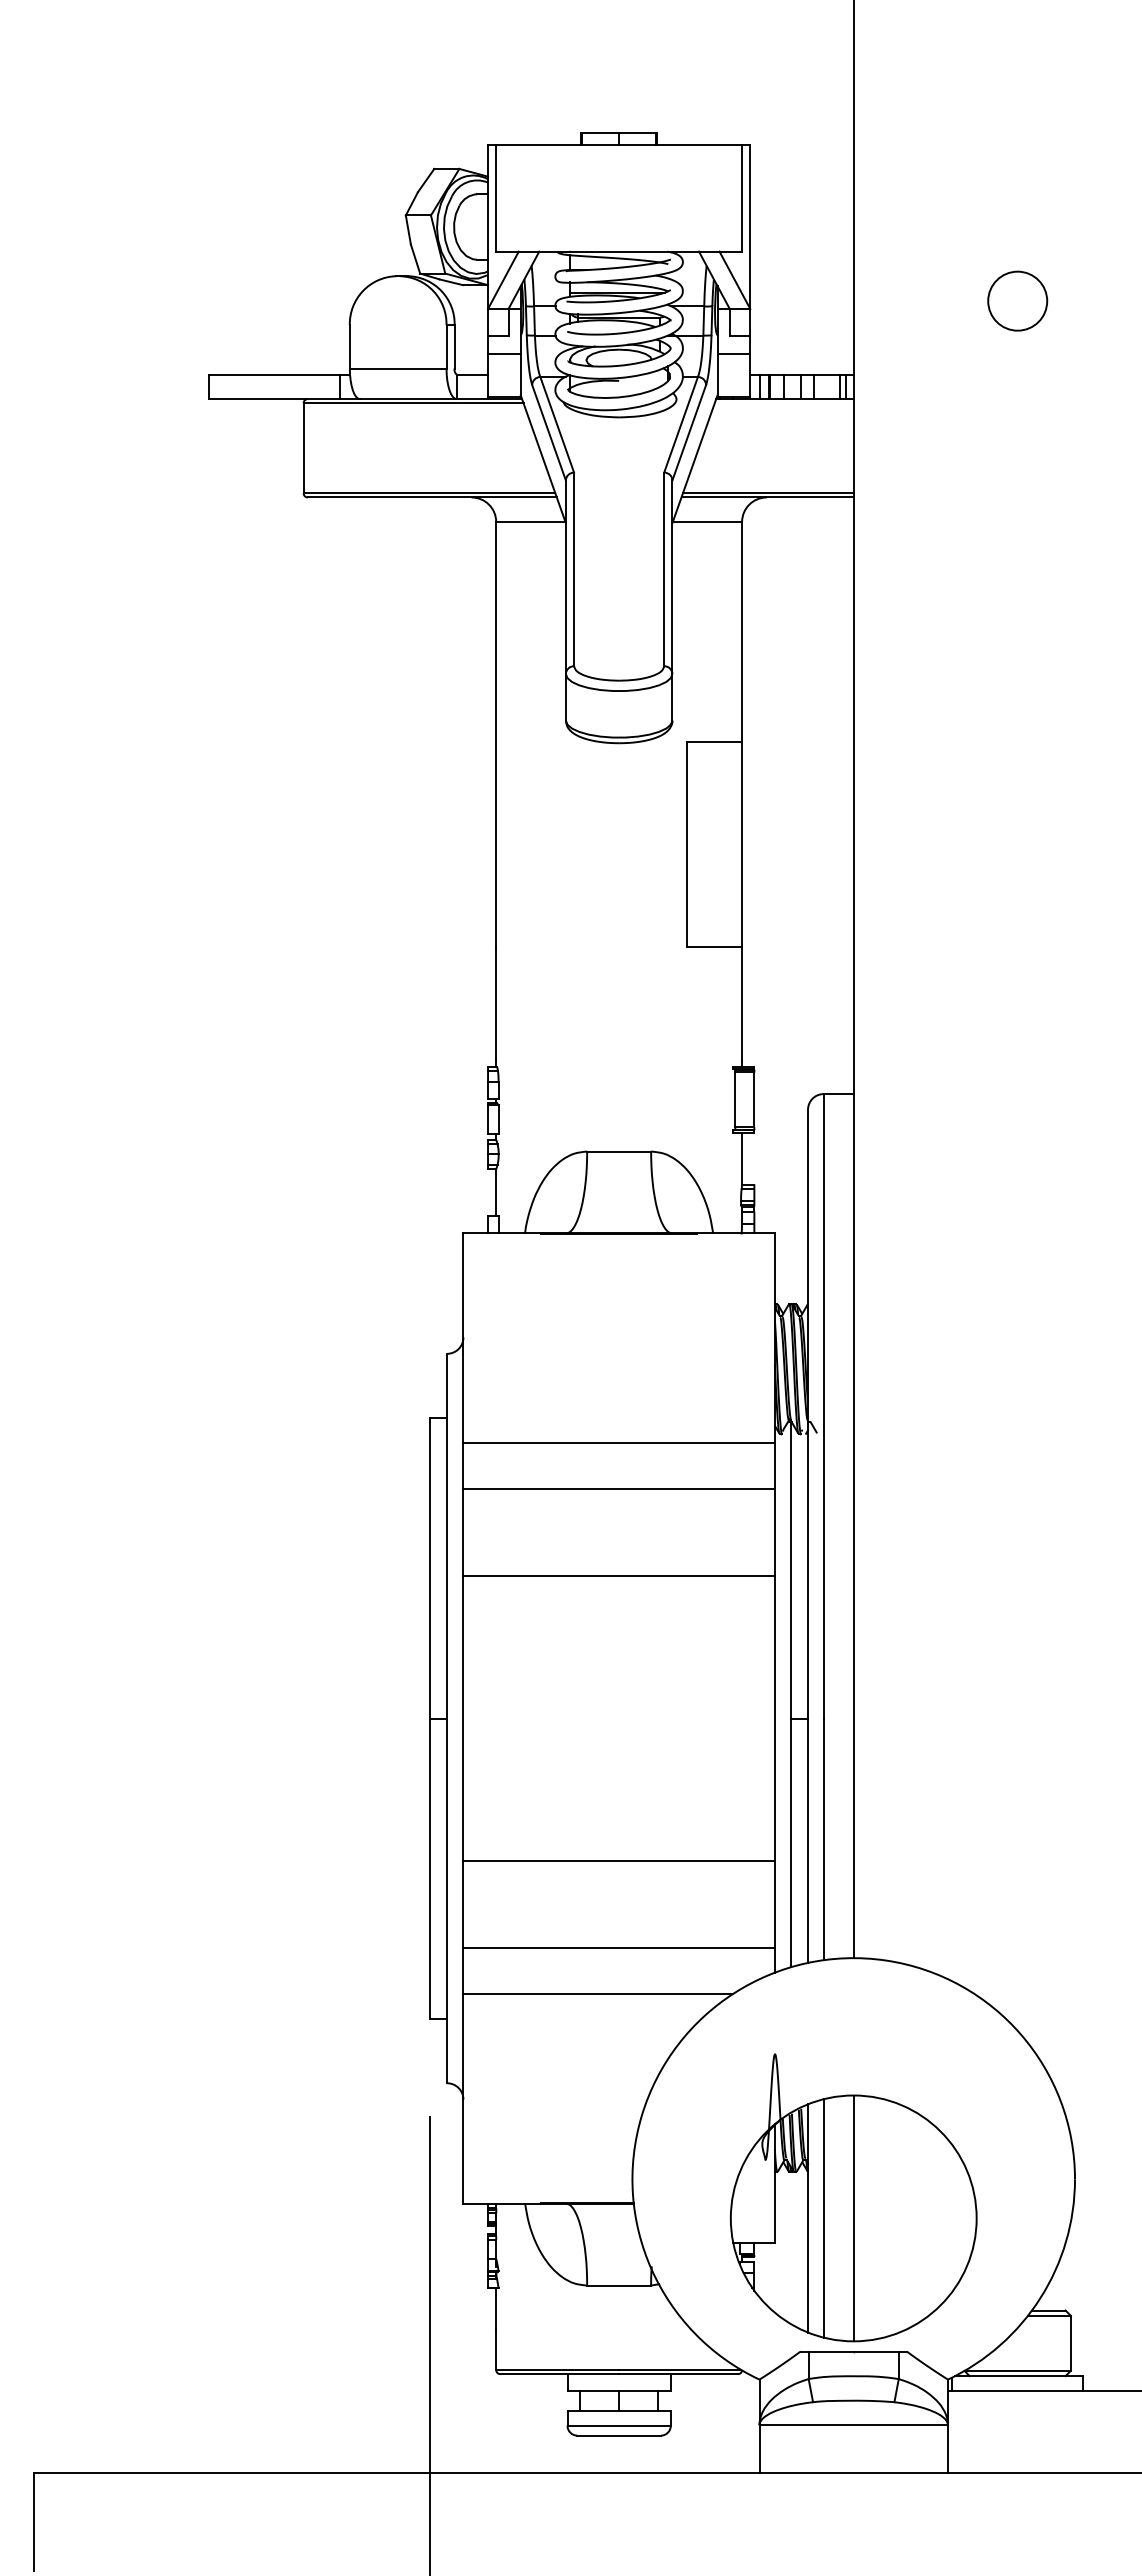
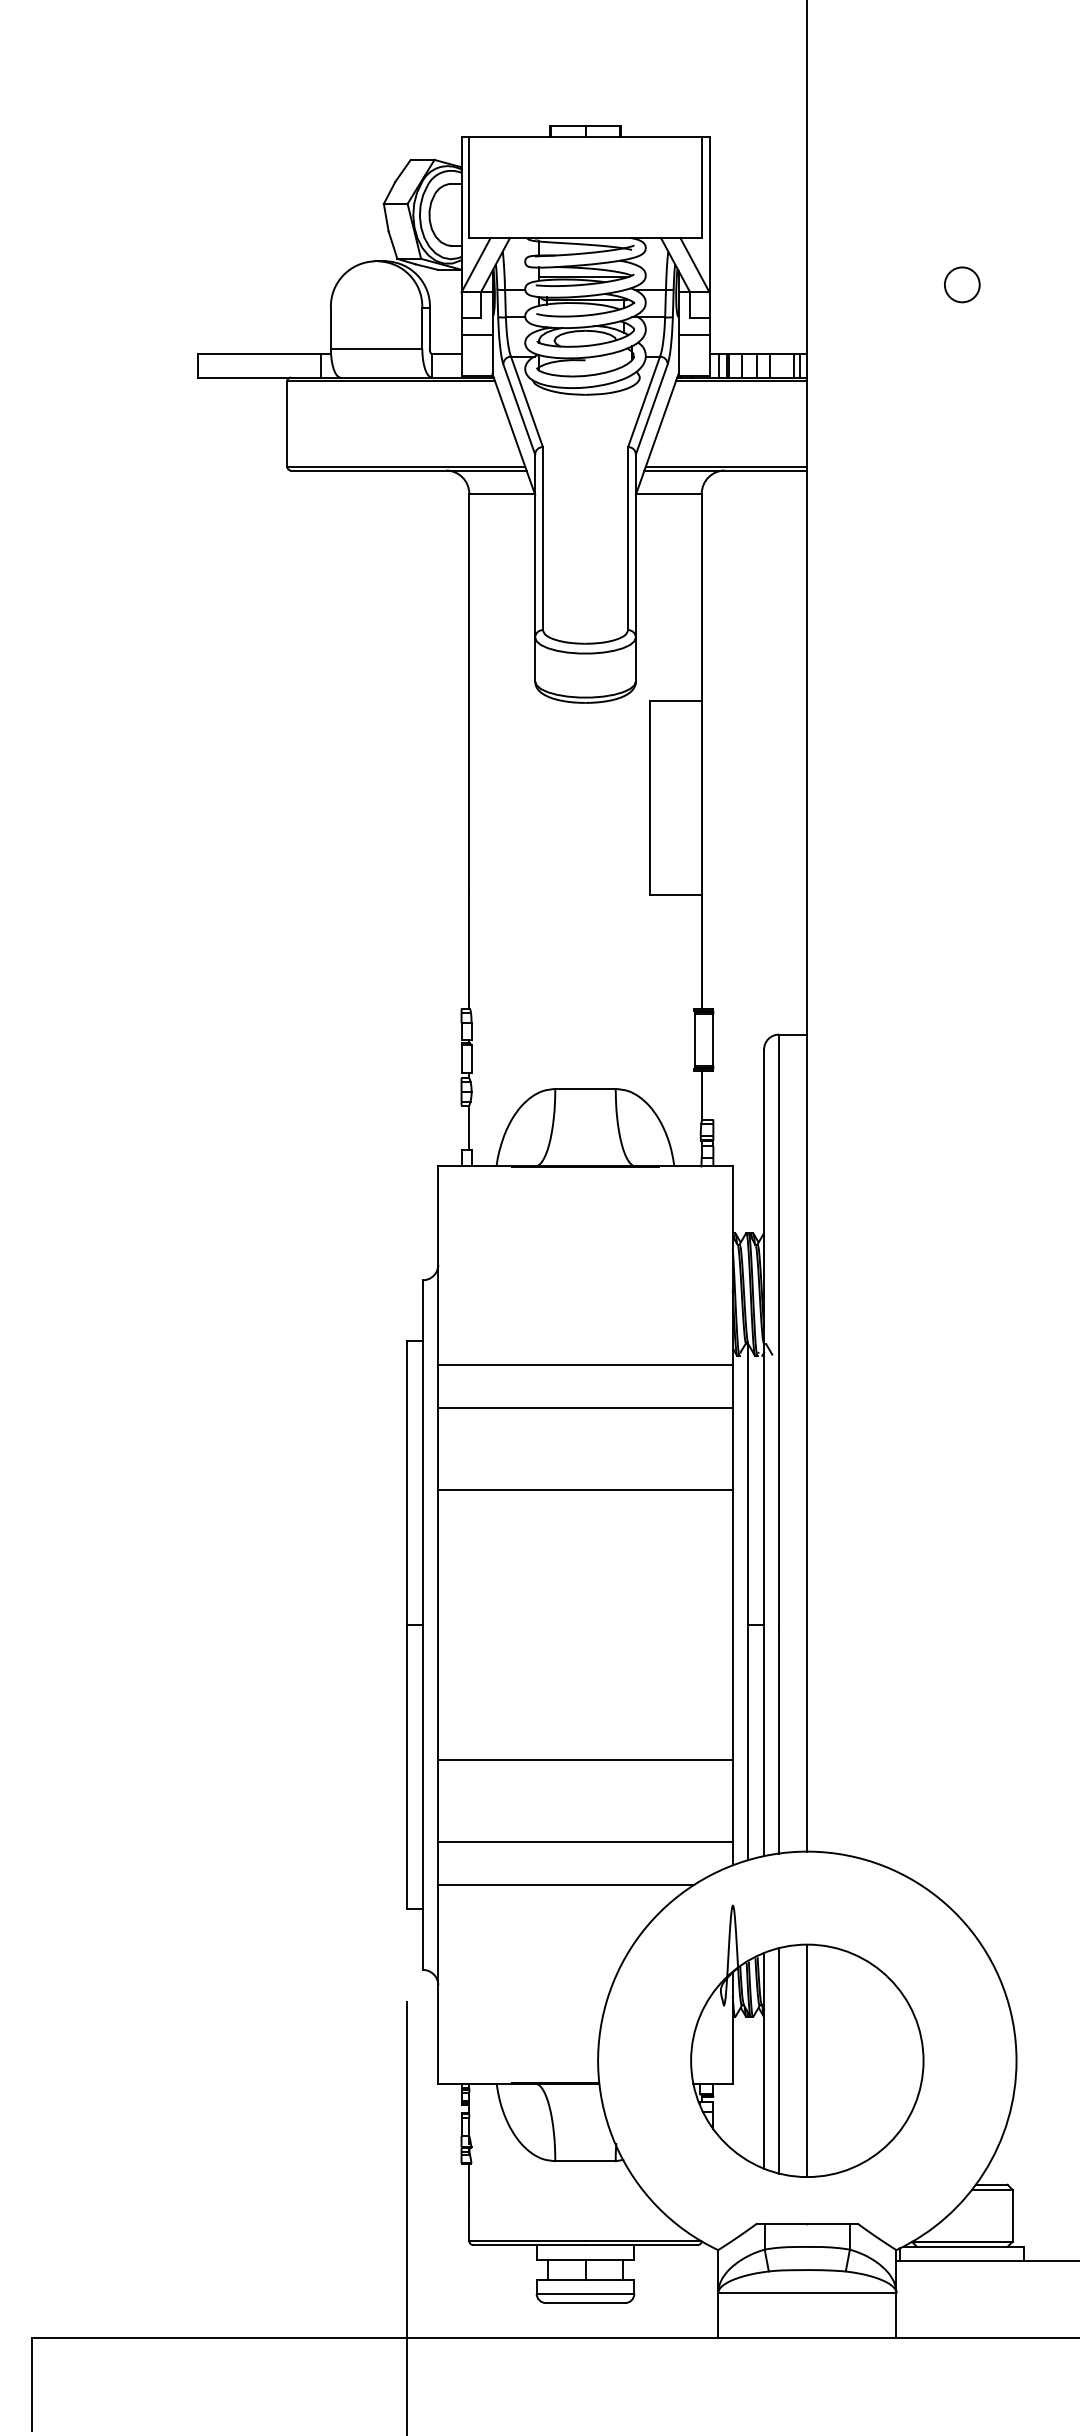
circle: (1017, 300) -> (962, 284), size x0.62
line: (783, 403) -> (740, 381), added
part: (853, 2197) -> (807, 2041), moved

